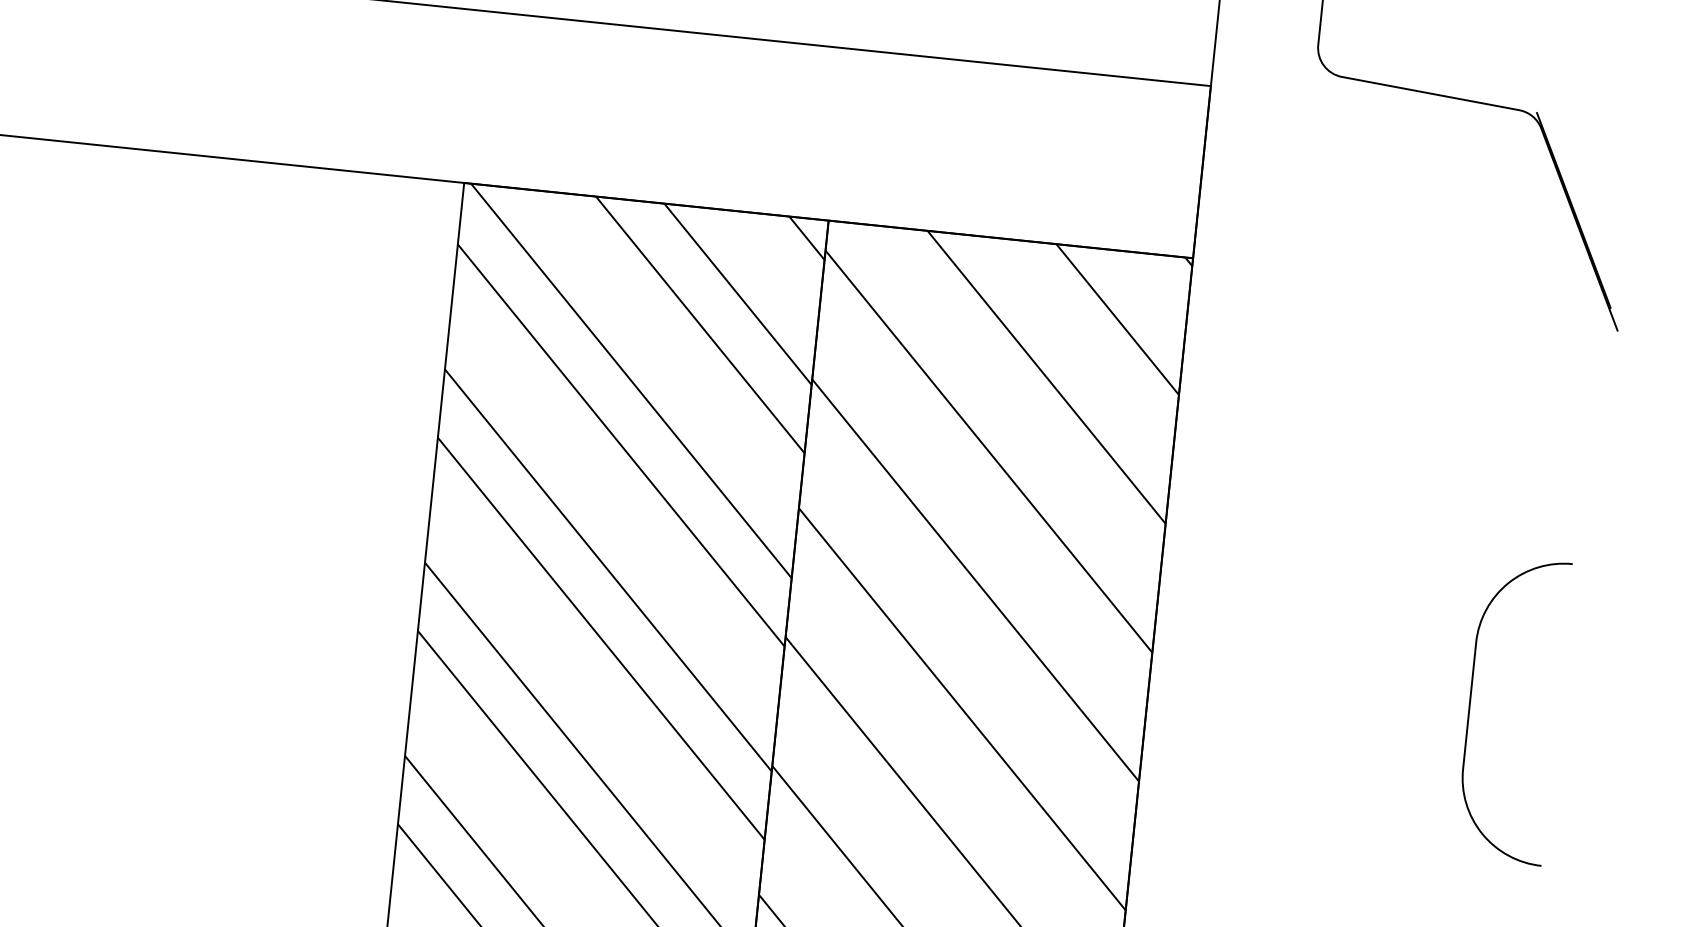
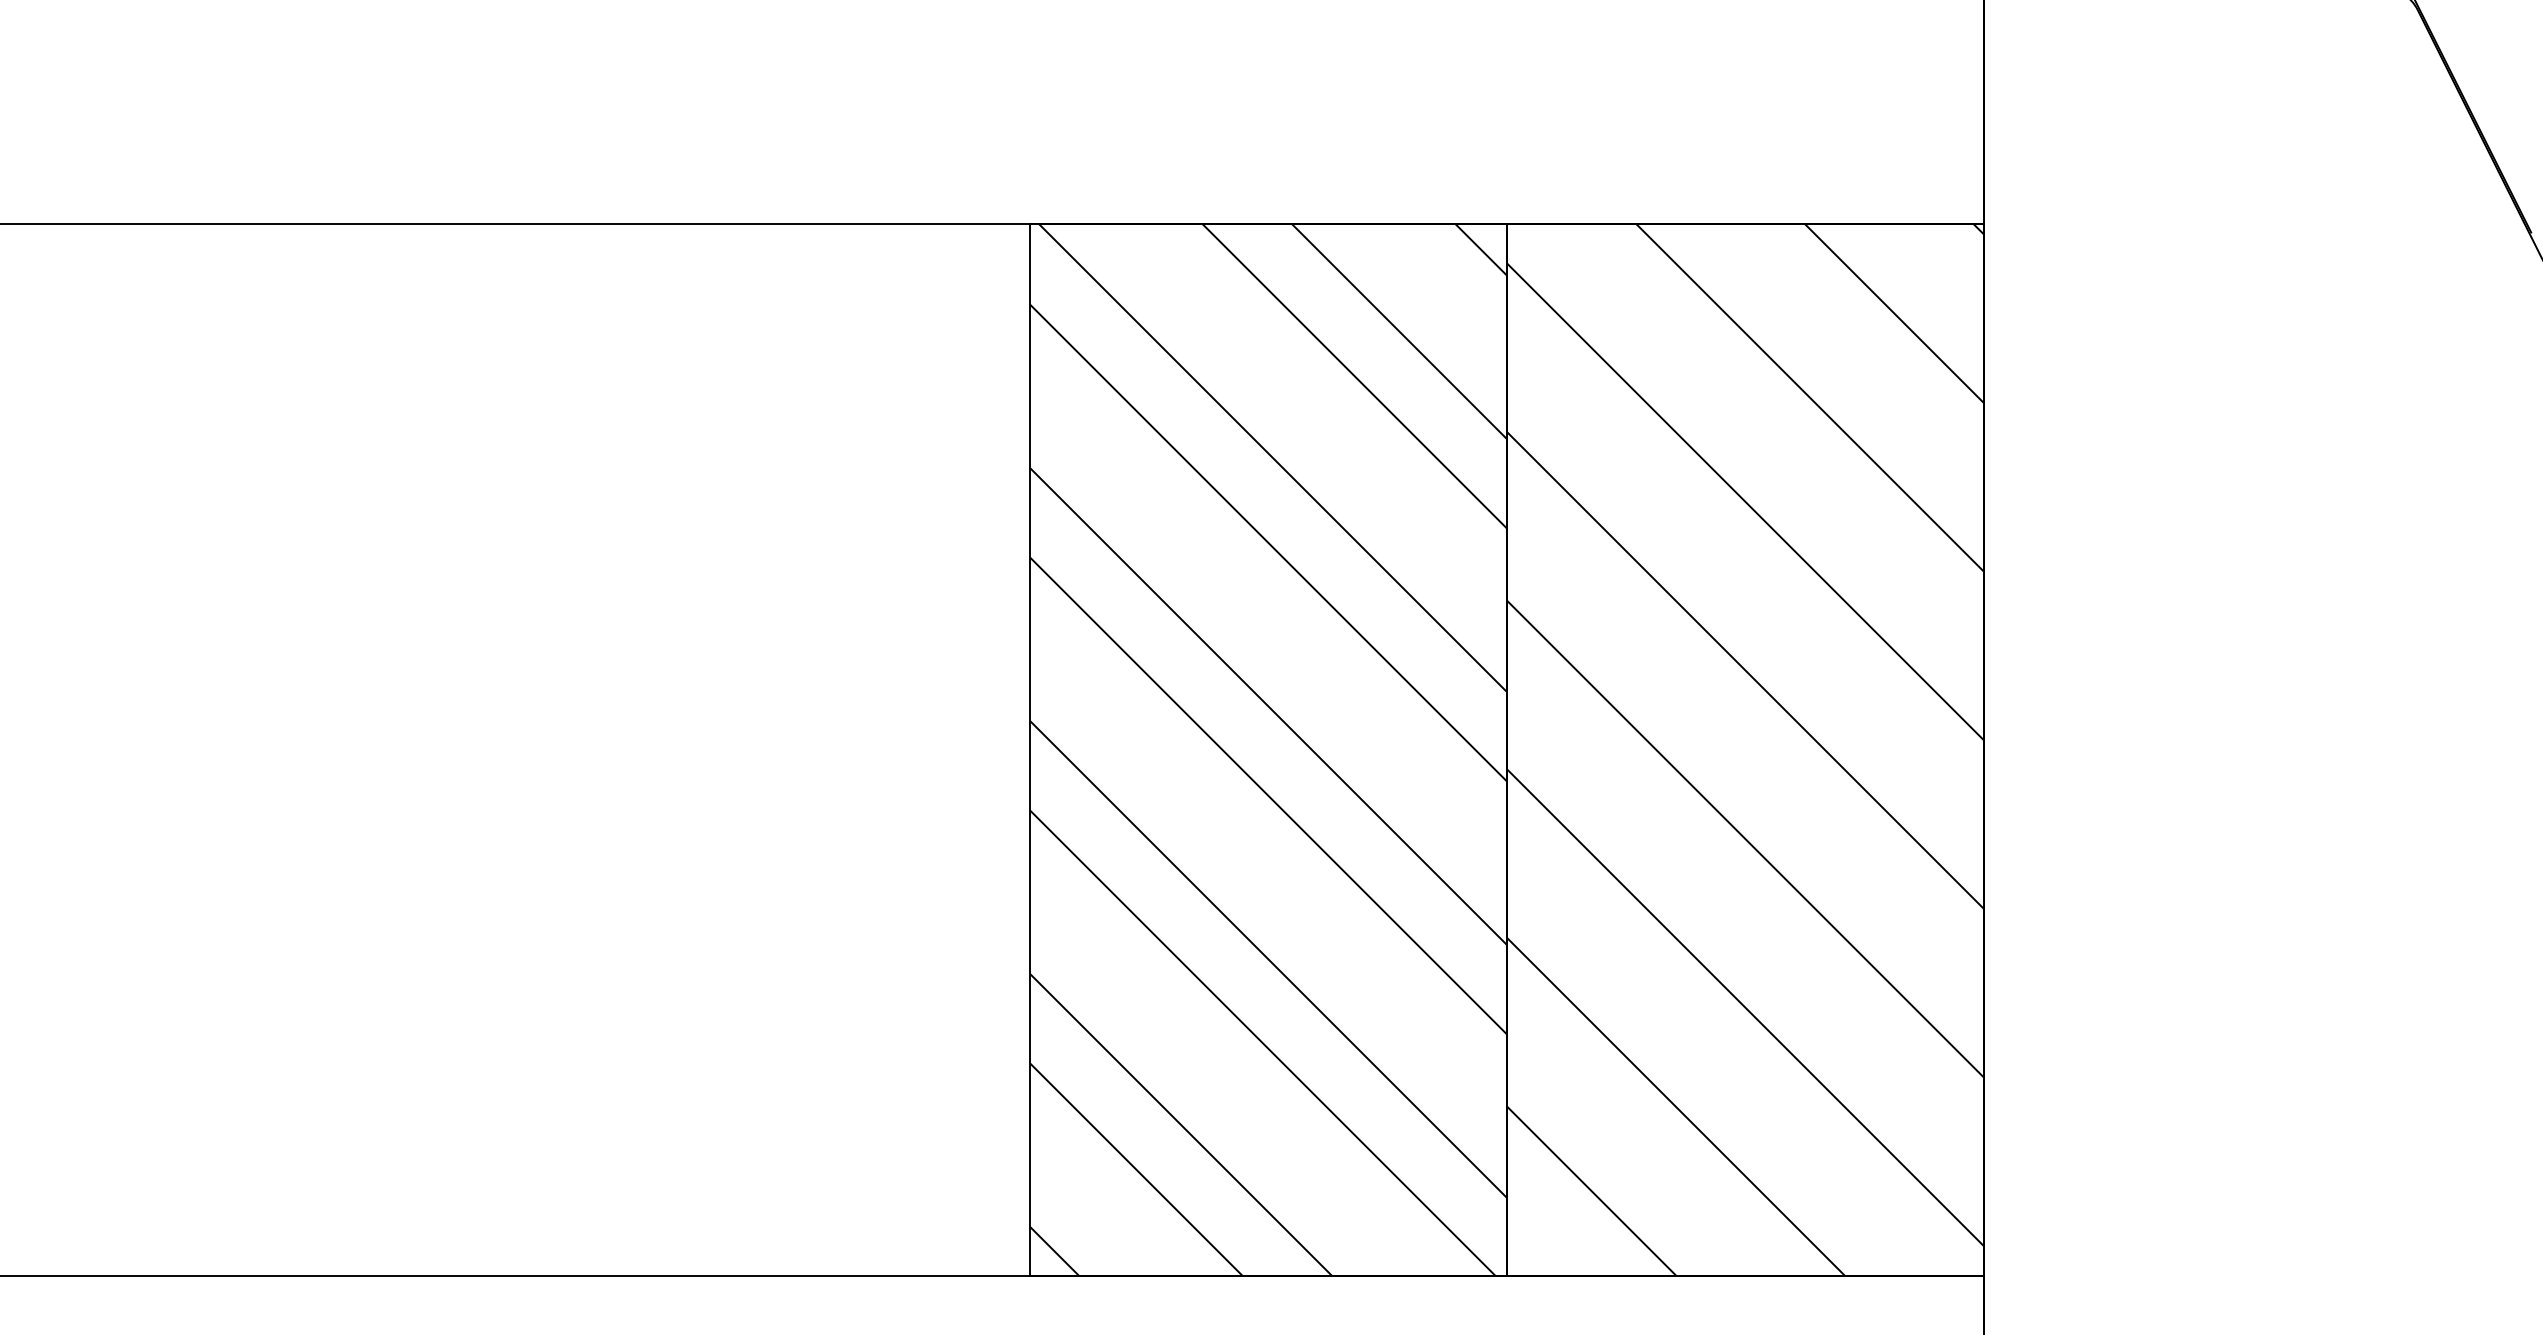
curve: (1470, 705) -> (2402, 766), removed

